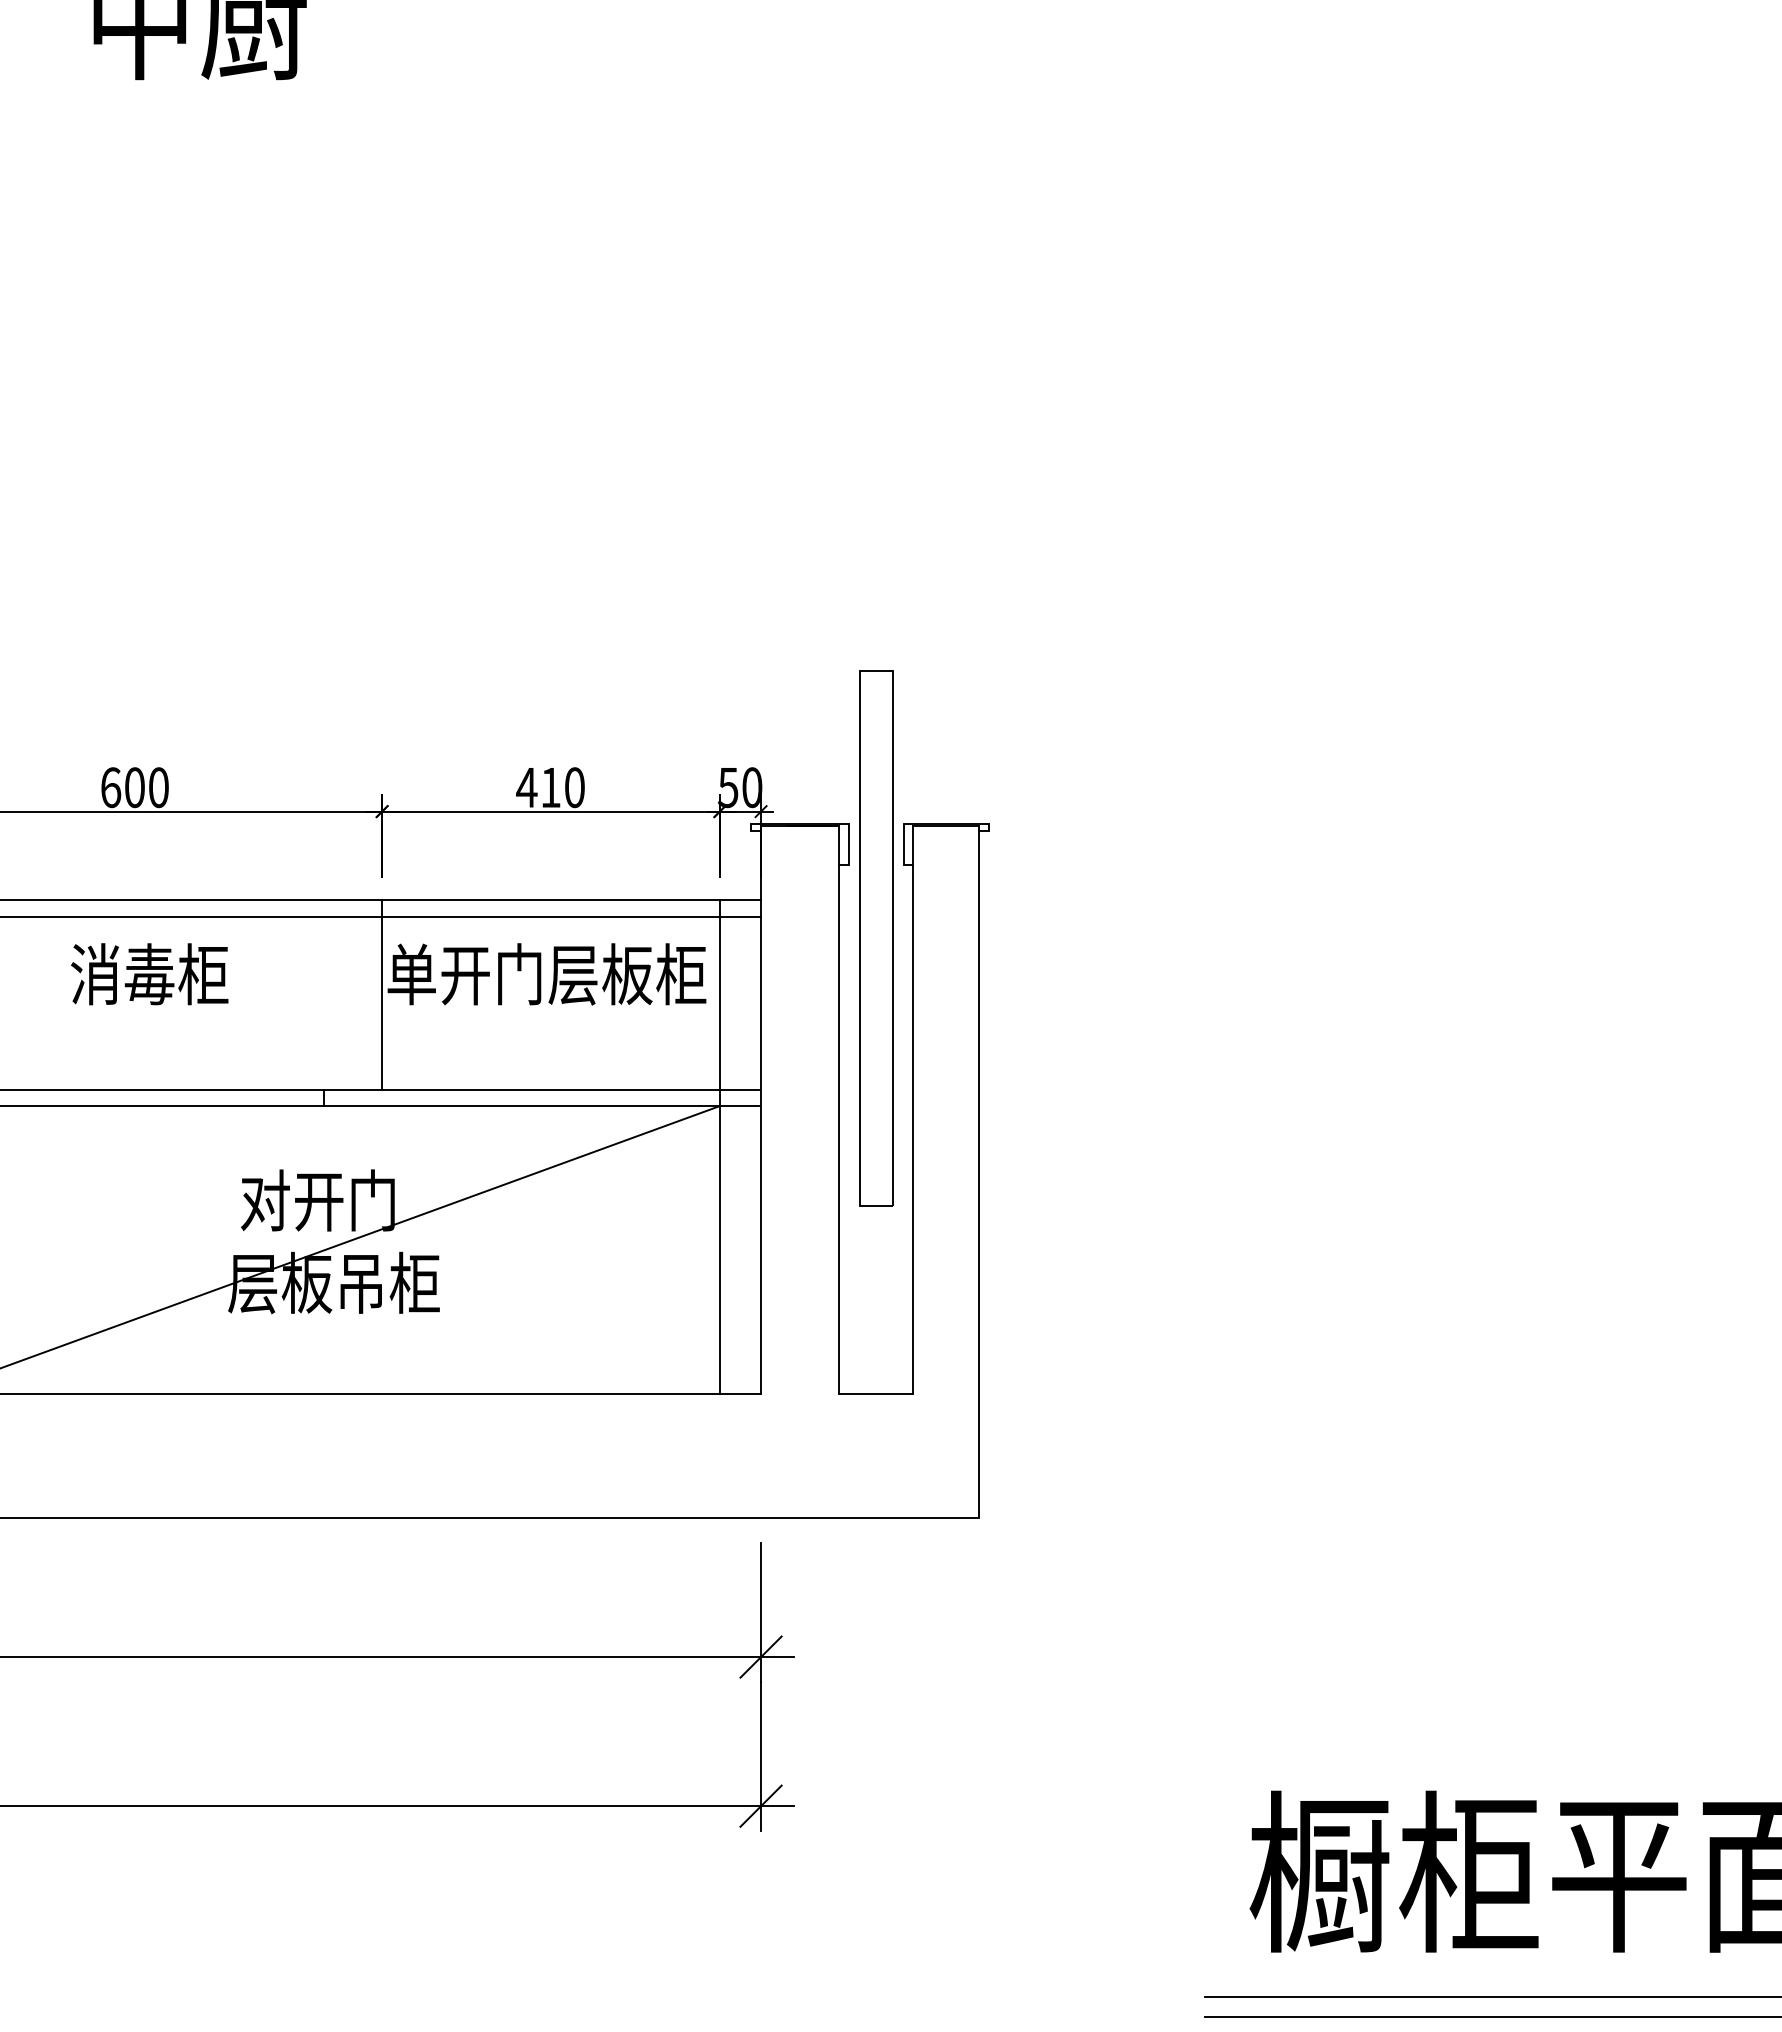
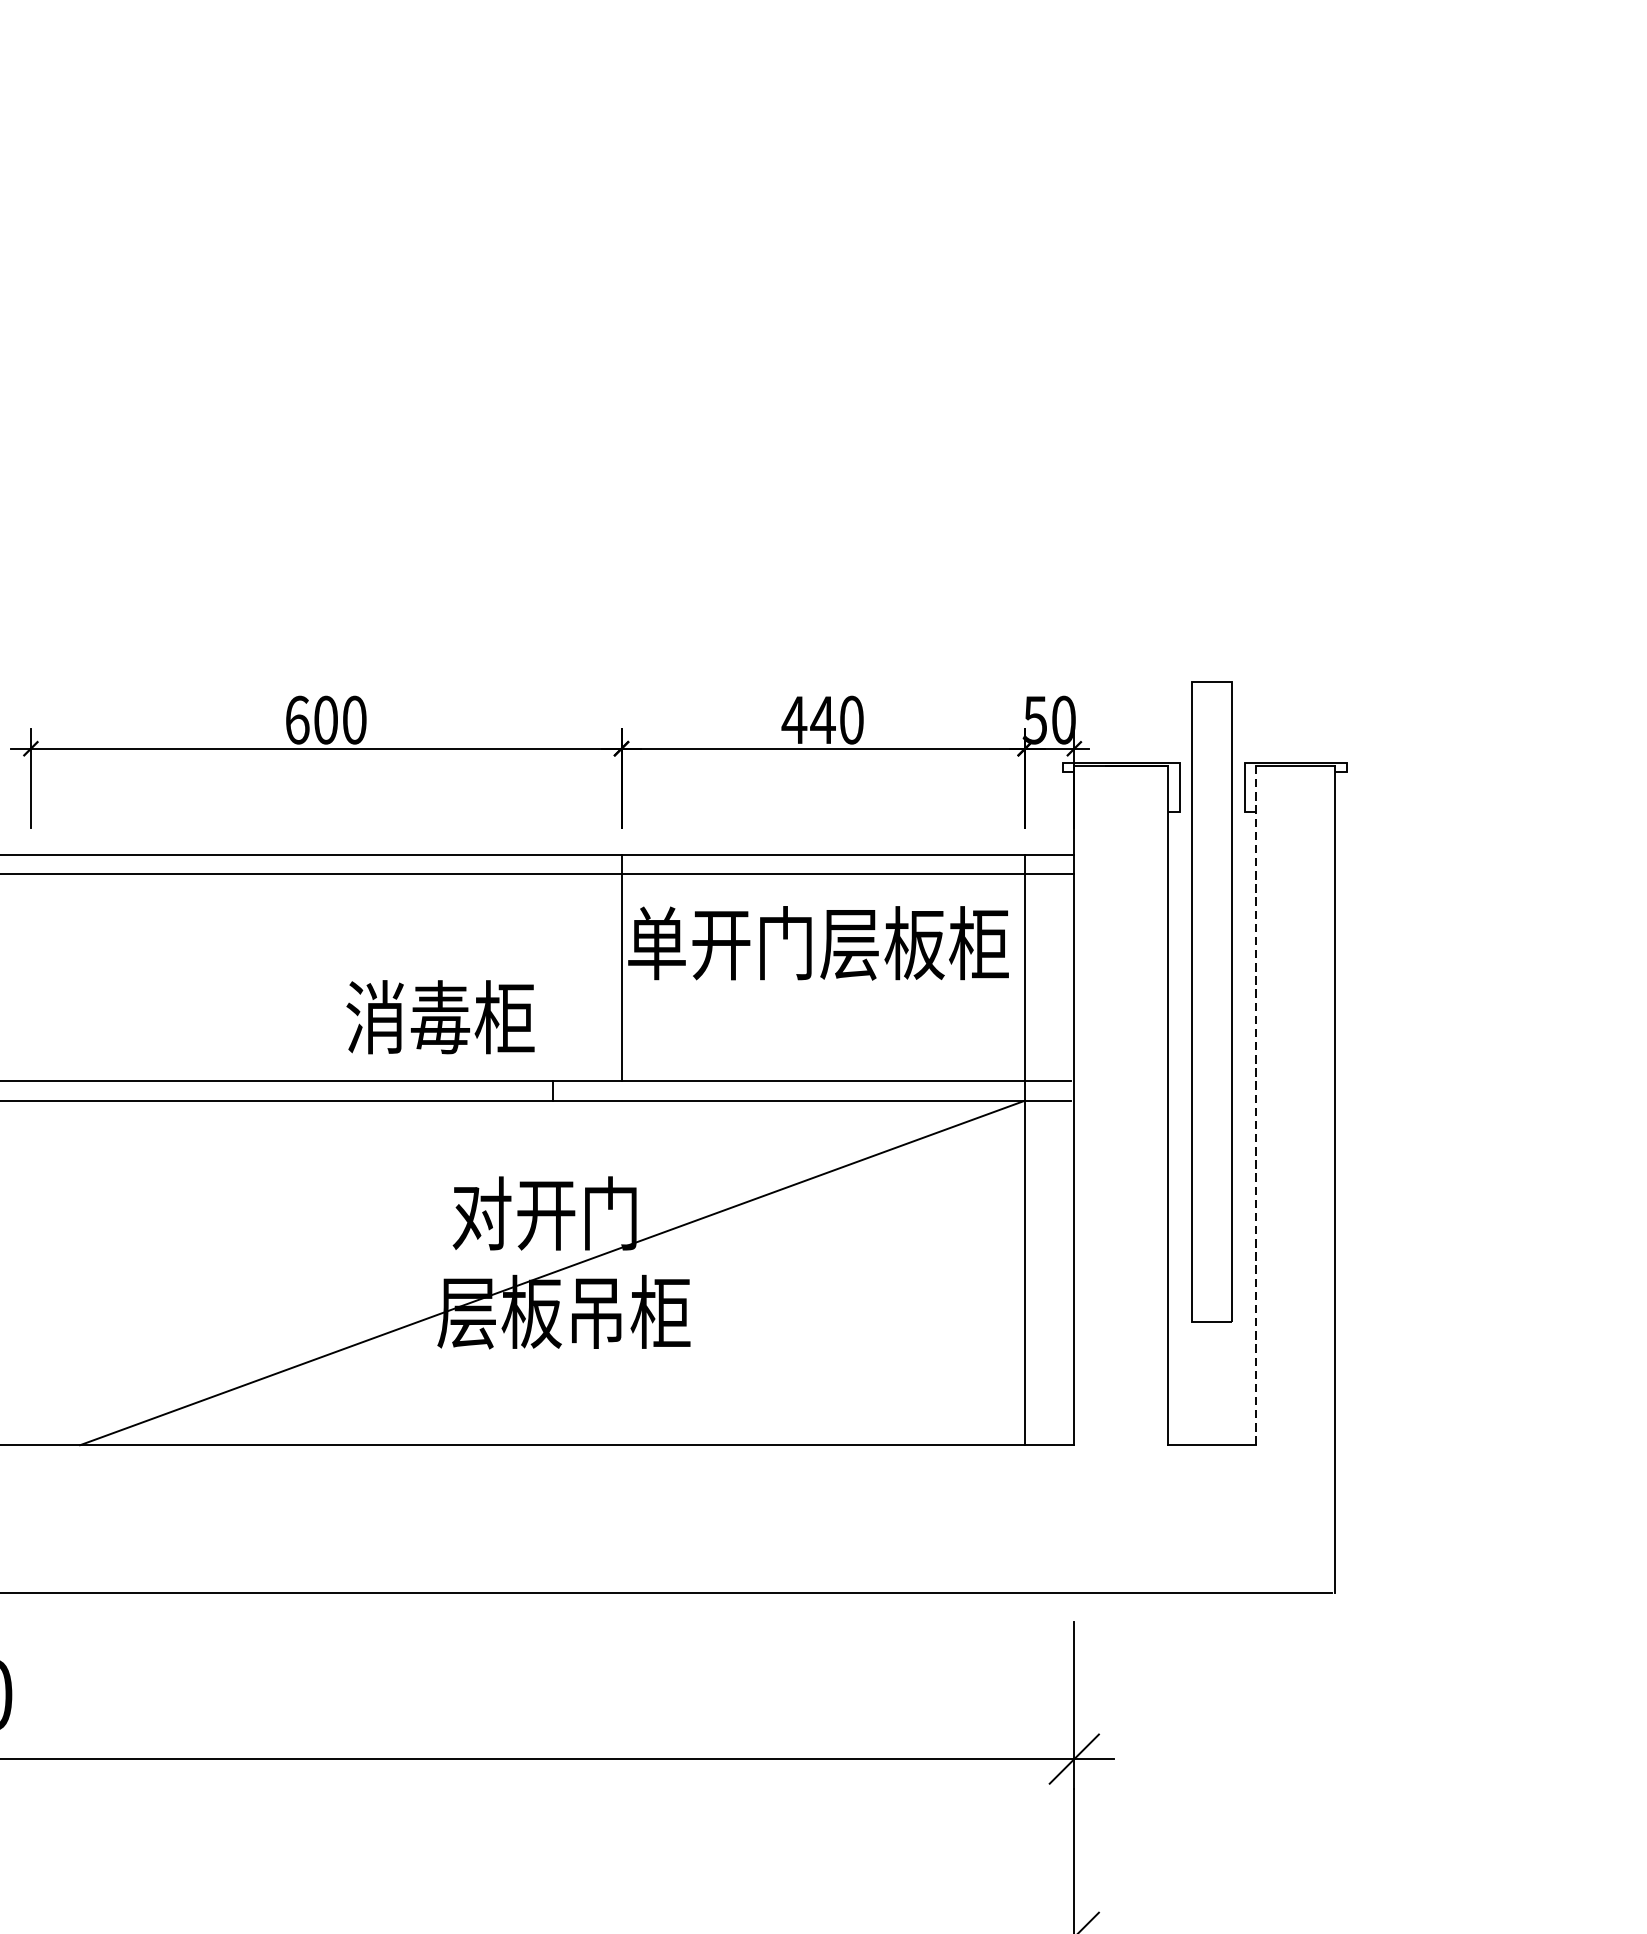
text: (550, 787) -> (822, 719), 410 -> 440
part: (876, 938) -> (1212, 1001), moved
text: (149, 974) -> (440, 1017), moved
line: (913, 1110) -> (1256, 1105), solid -> dashed

